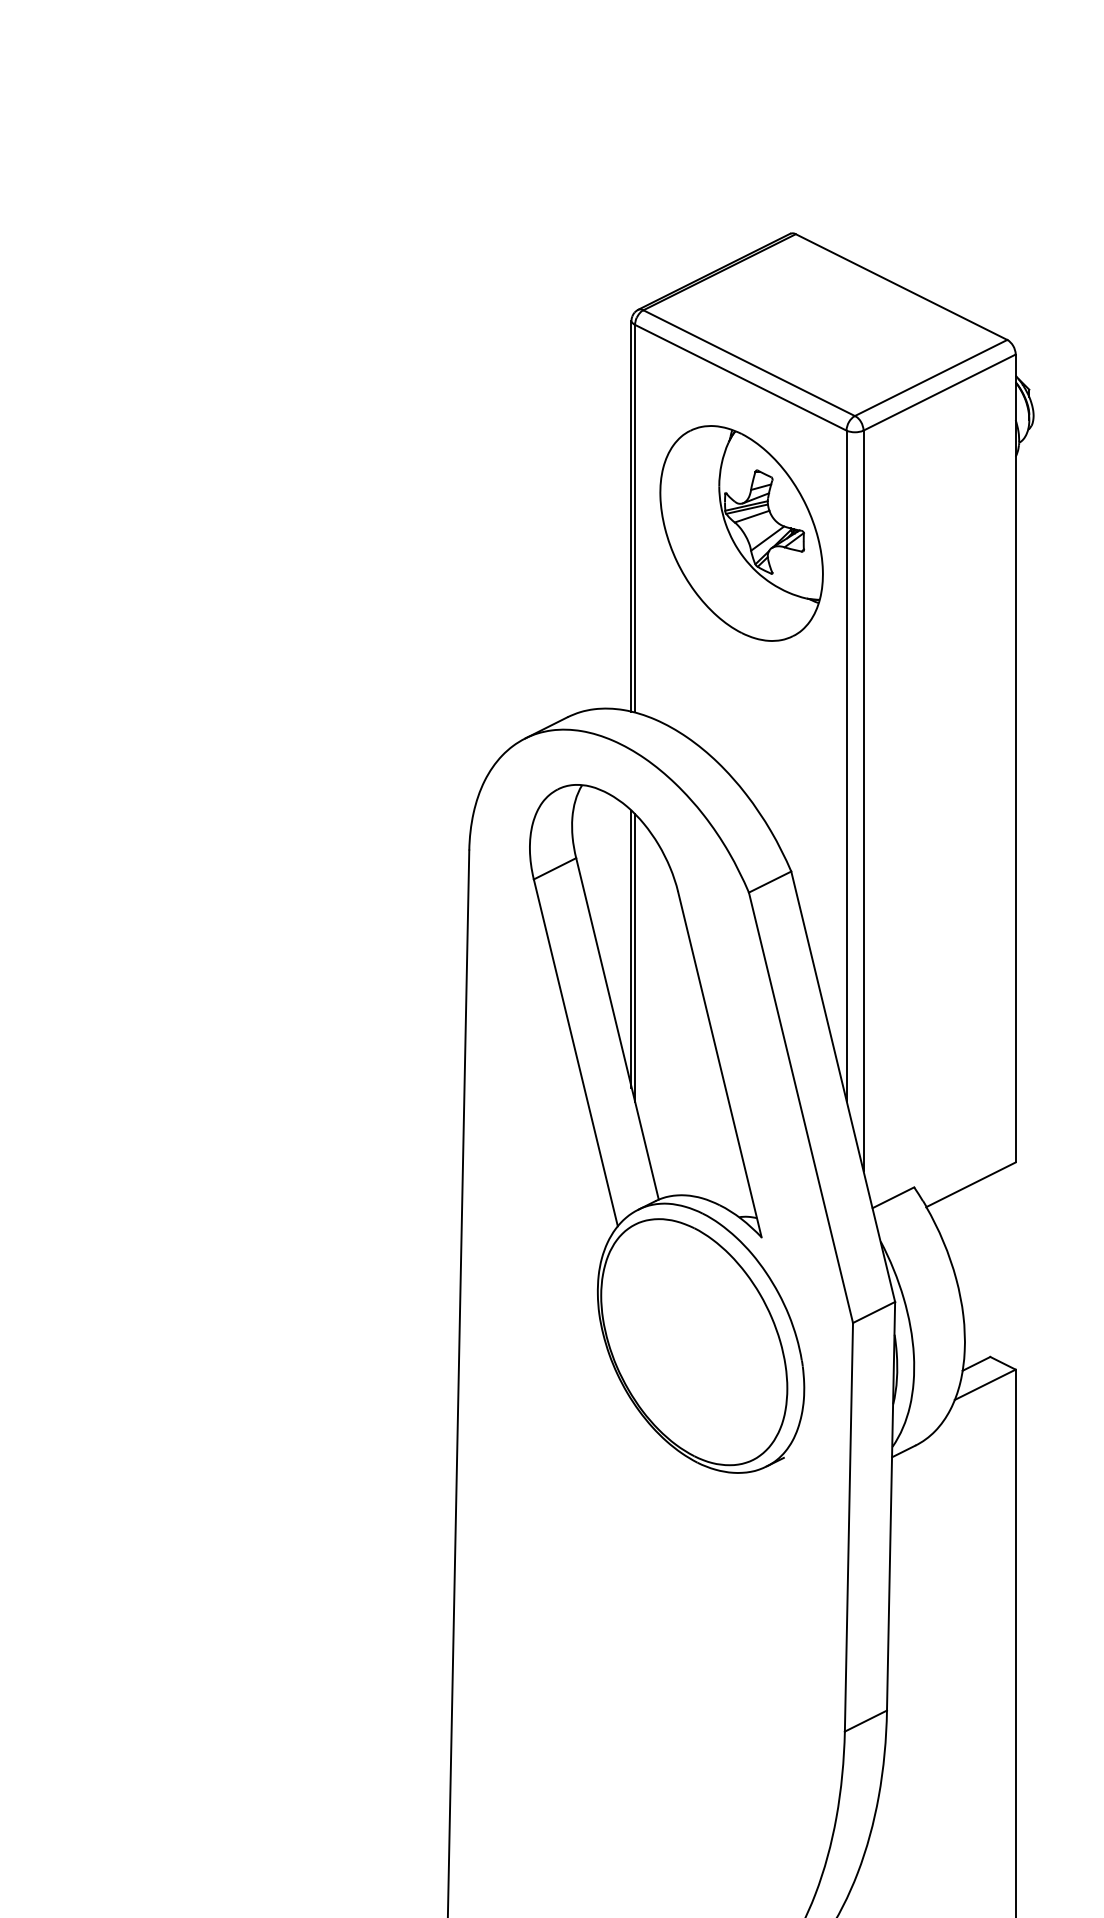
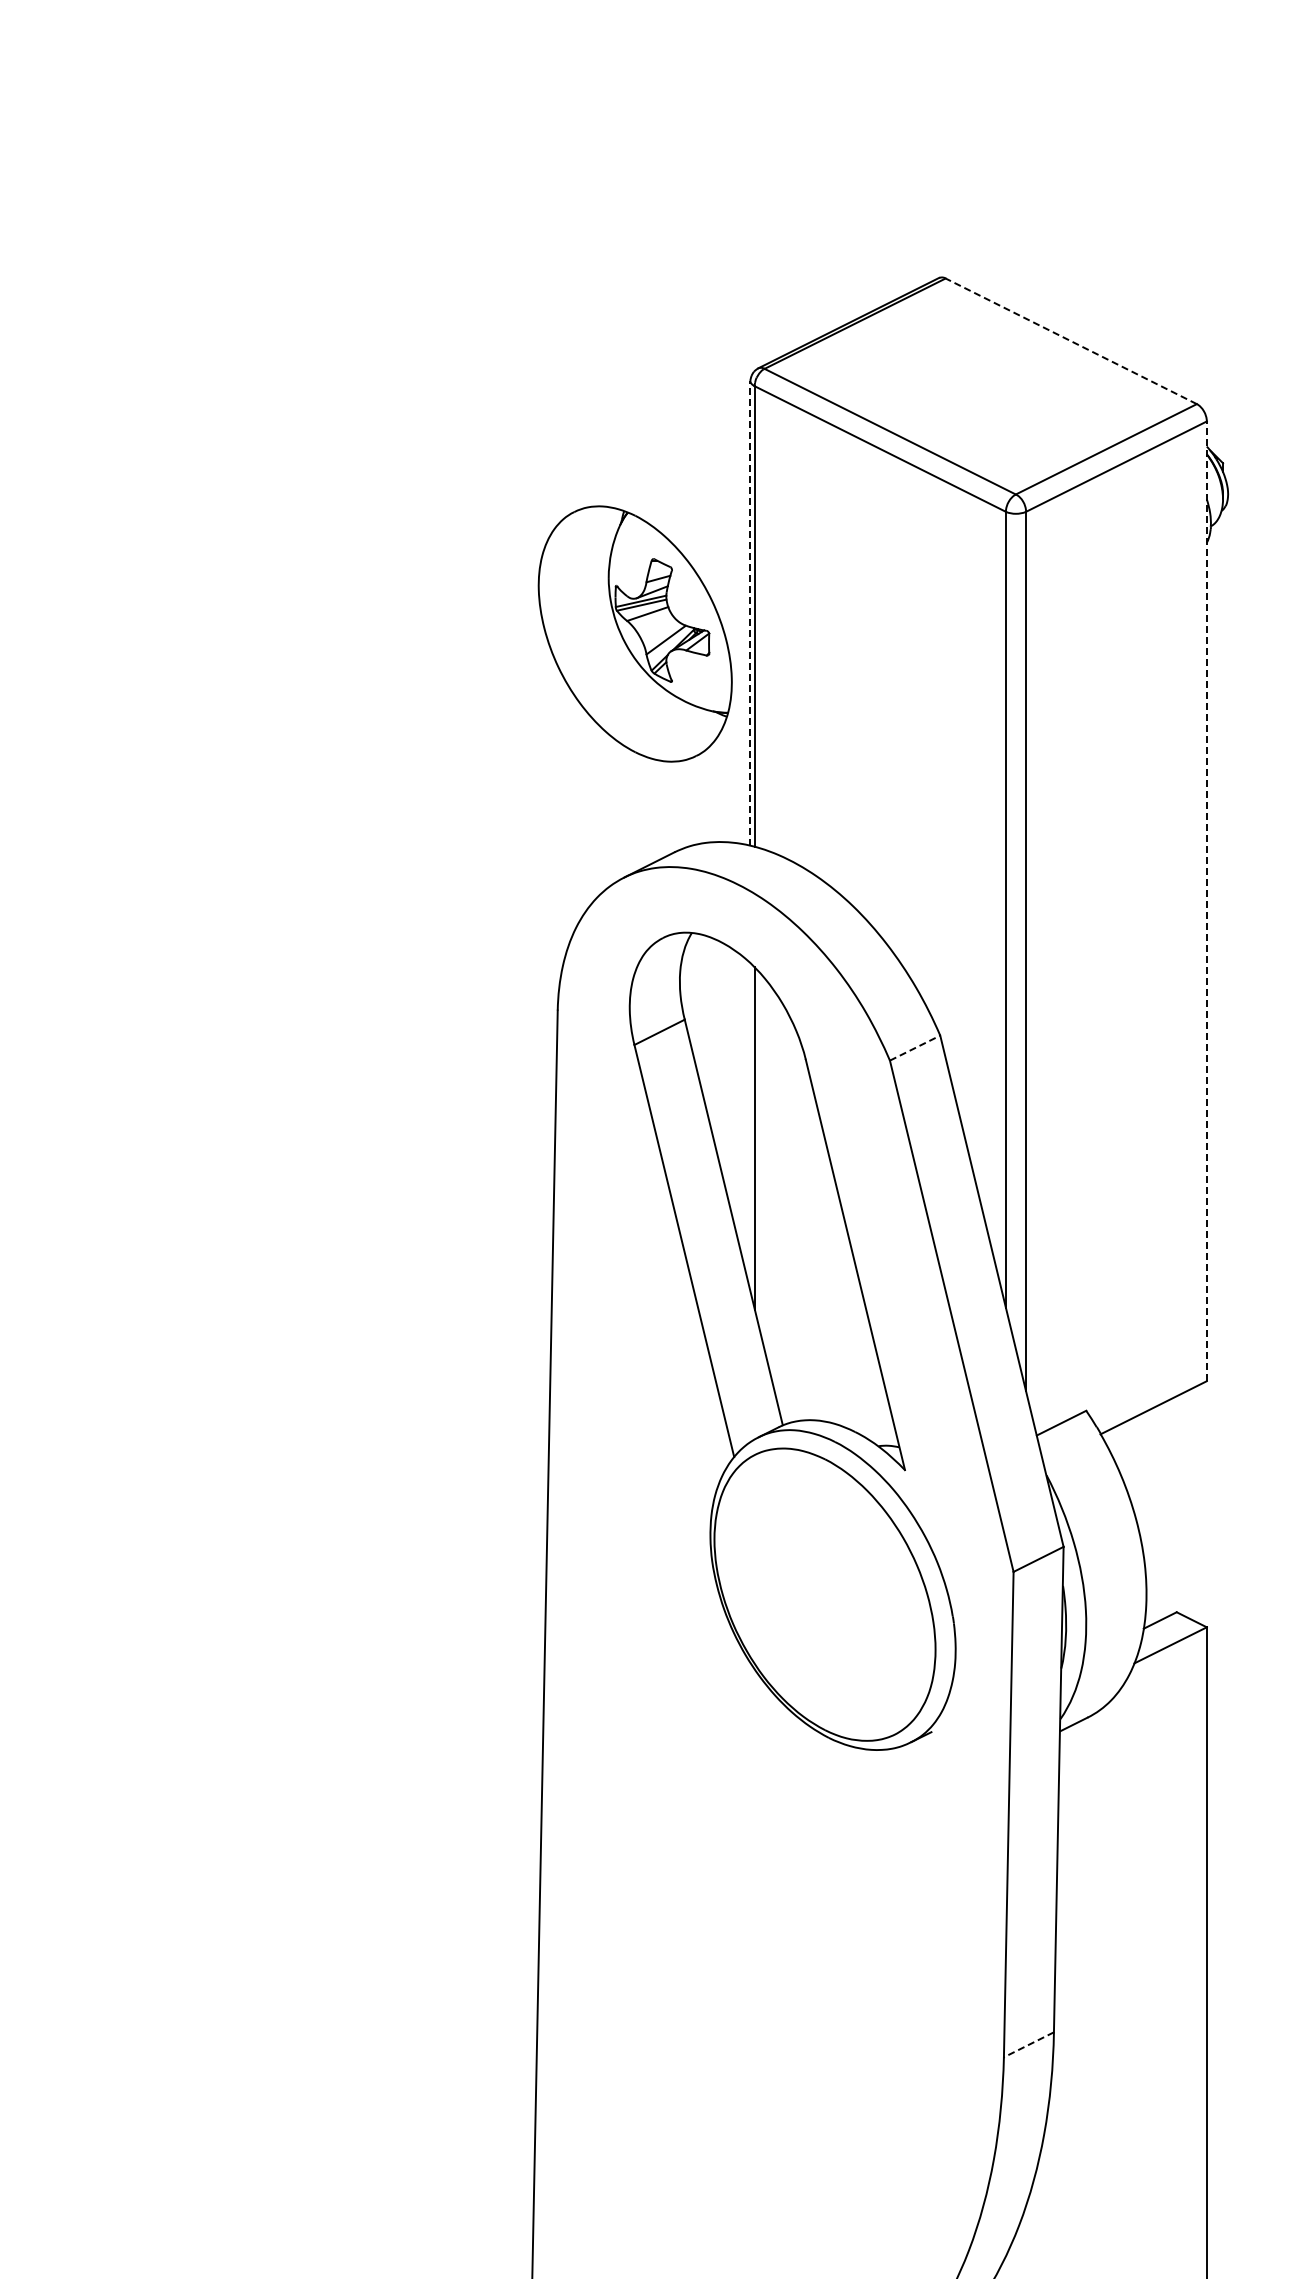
line: (900, 287) -> (1070, 341), solid -> dashed
line: (631, 515) -> (750, 612), solid -> dashed
part: (740, 533) -> (634, 633), moved
line: (1015, 758) -> (1206, 901), solid -> dashed
line: (770, 881) -> (915, 1047), solid -> dashed
line: (631, 948) -> (750, 1127), removed
line: (865, 1720) -> (1028, 2044), solid -> dashed

